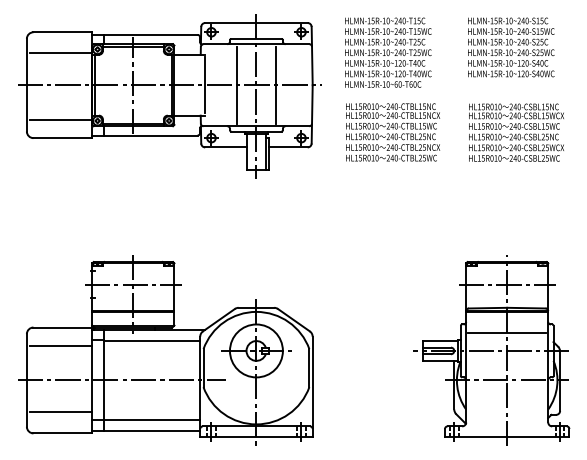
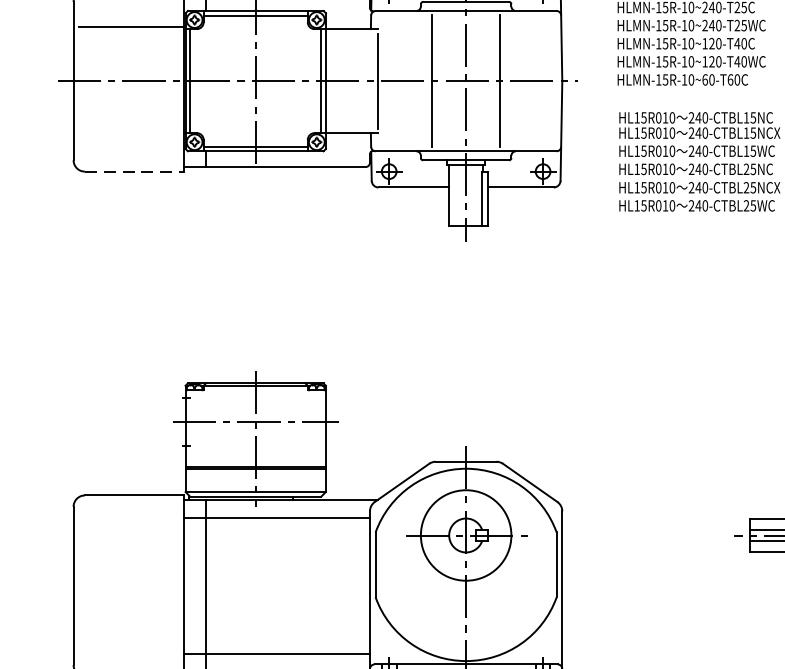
line: (60, 119) -> (131, 139), removed
line: (63, 138) -> (136, 172), solid -> dashed
line: (60, 346) -> (131, 527), removed
line: (121, 380) -> (235, 586), removed
line: (60, 412) -> (131, 640), removed

